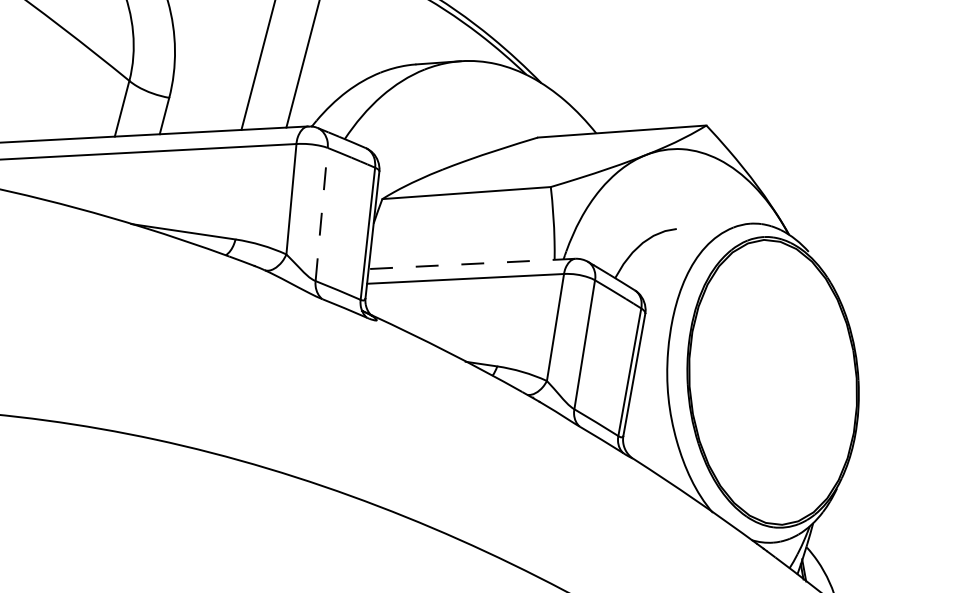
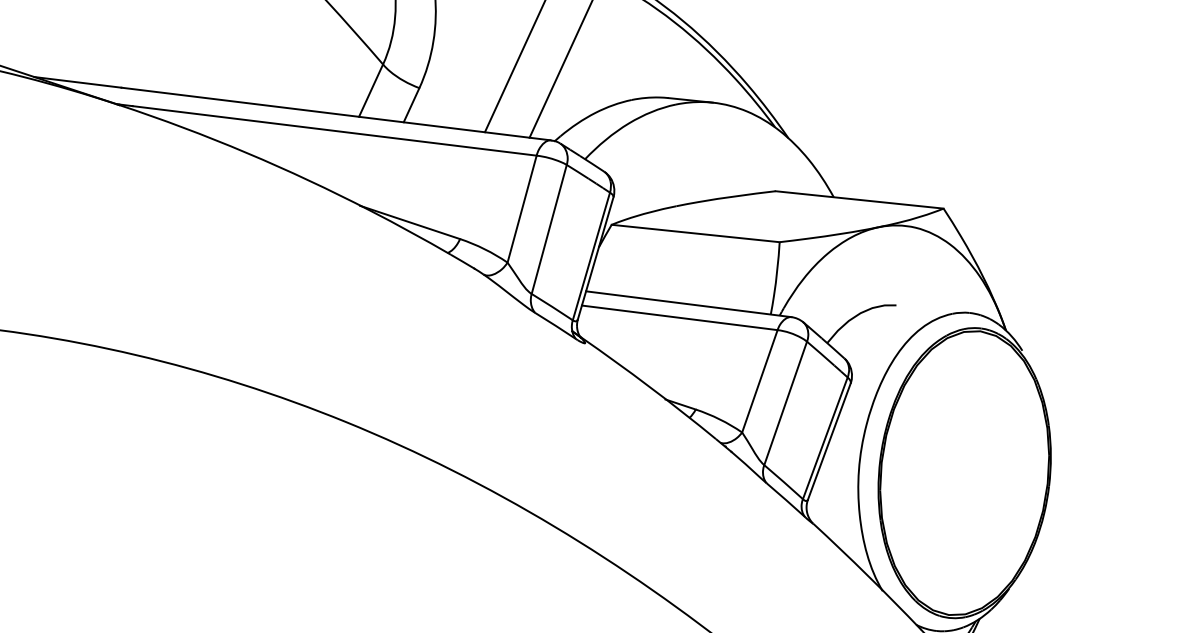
line: (321, 214) -> (549, 229), dashed -> solid
line: (471, 264) -> (688, 304), dashed -> solid

